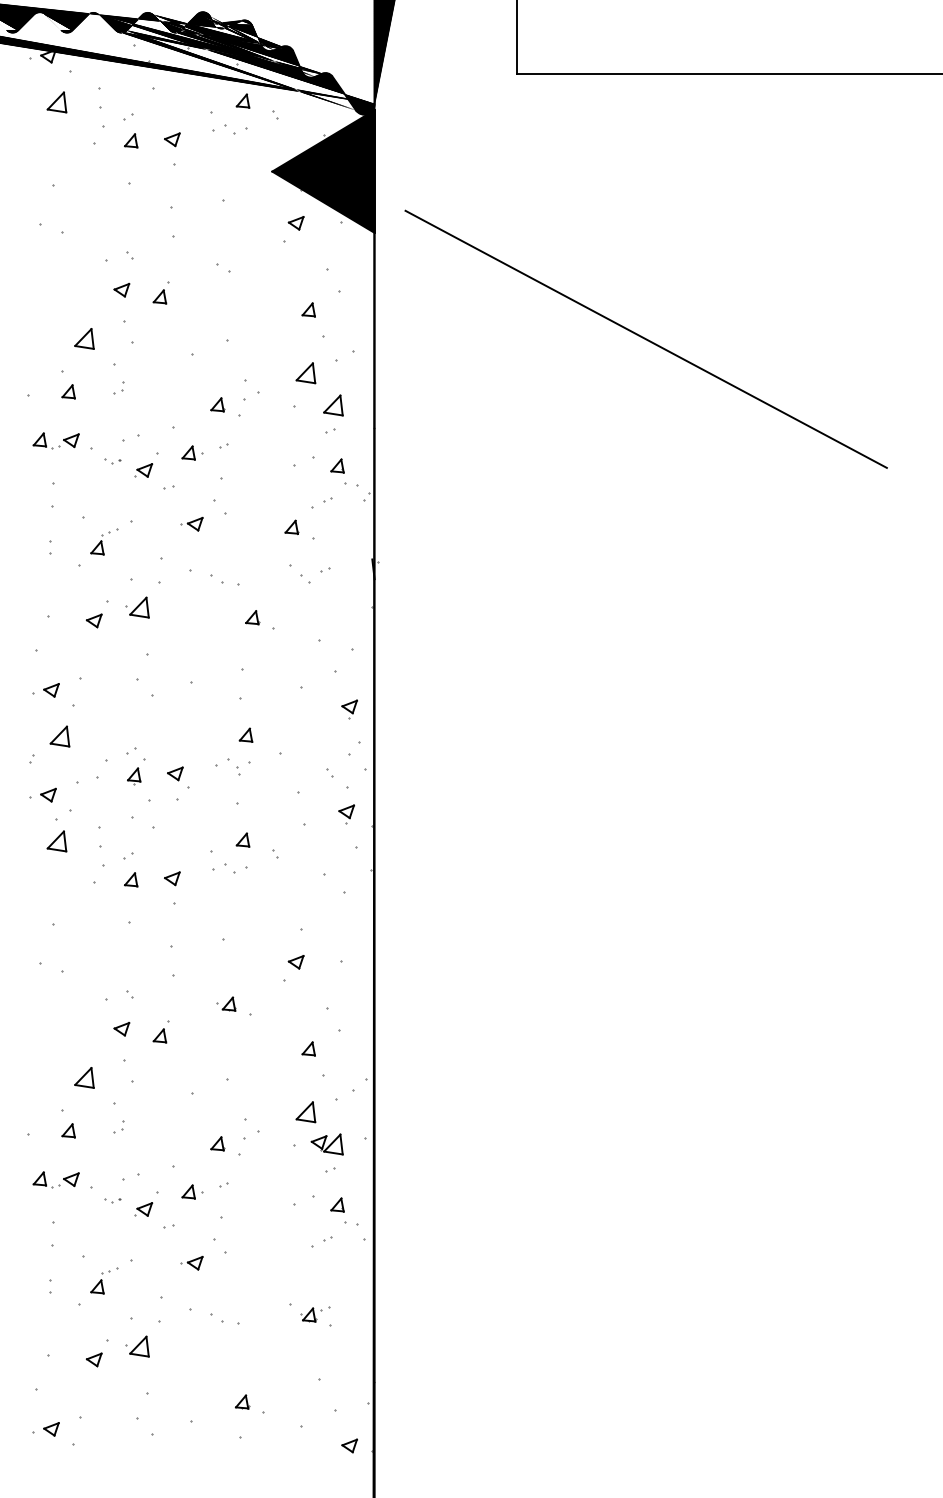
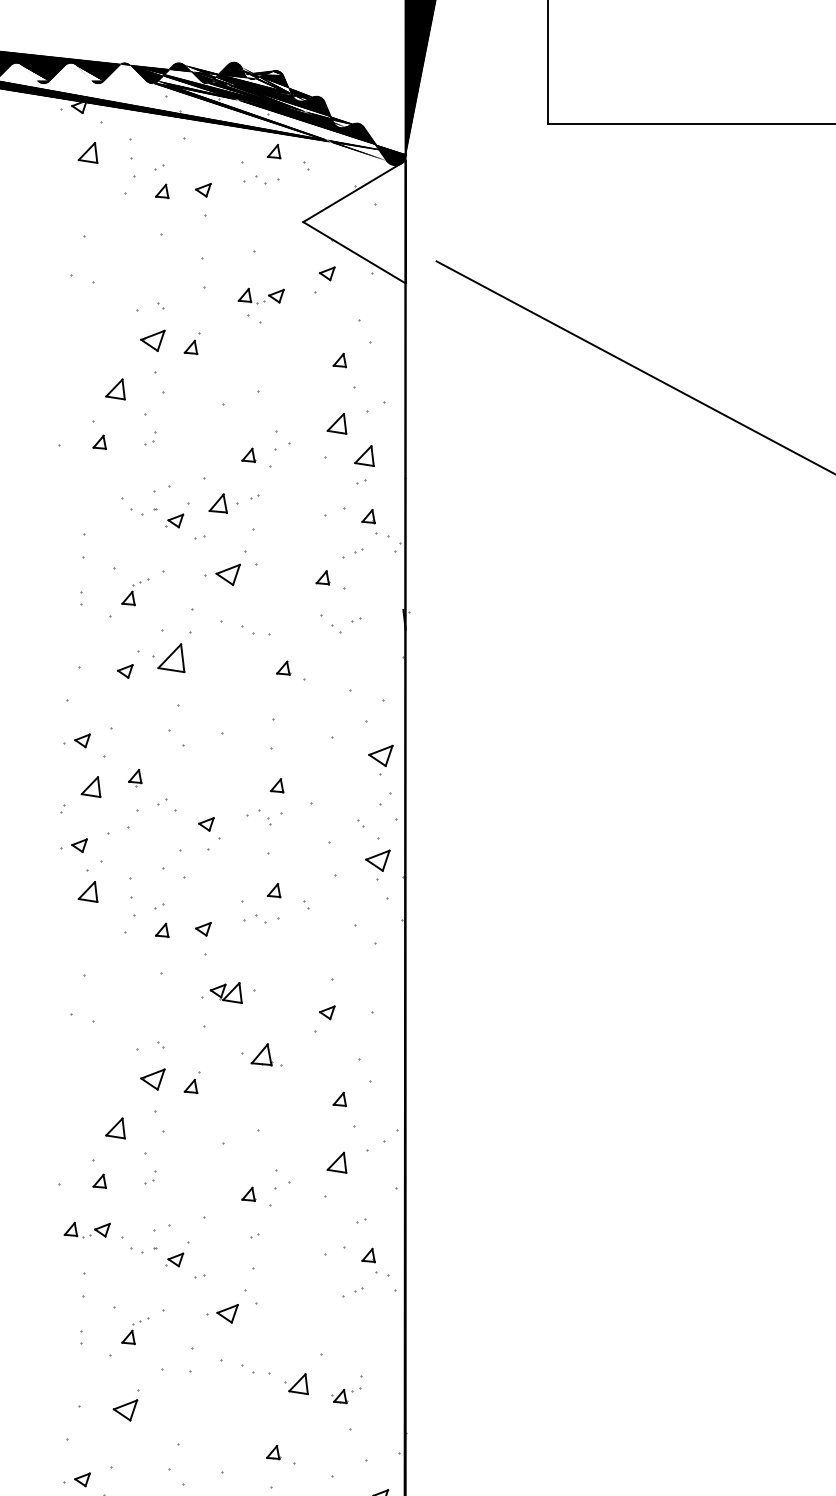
fill: (323, 171) -> (354, 222), removed
part: (121, 289) -> (152, 340), size x1.6
part: (59, 445) -> (264, 301), moved
part: (192, 452) -> (223, 503), size x1.4
part: (112, 461) -> (143, 512), size x1.6
part: (191, 523) -> (222, 574), size x1.6
part: (137, 607) -> (168, 658), size x1.4
part: (349, 709) -> (380, 760), size x1.6
part: (134, 776) -> (135, 778), moved
part: (346, 814) -> (377, 865), size x1.6
part: (226, 1003) -> (257, 1054), size x1.6
part: (121, 1029) -> (152, 1080), size x1.6
part: (326, 1144) -> (225, 993), moved
part: (192, 1191) -> (223, 1242), removed
part: (112, 1200) -> (143, 1251), size x1.6
part: (191, 1262) -> (222, 1313), size x1.4
part: (315, 1314) -> (346, 1396), moved
part: (137, 1346) -> (296, 1384), moved
part: (93, 1359) -> (124, 1410), size x1.6

